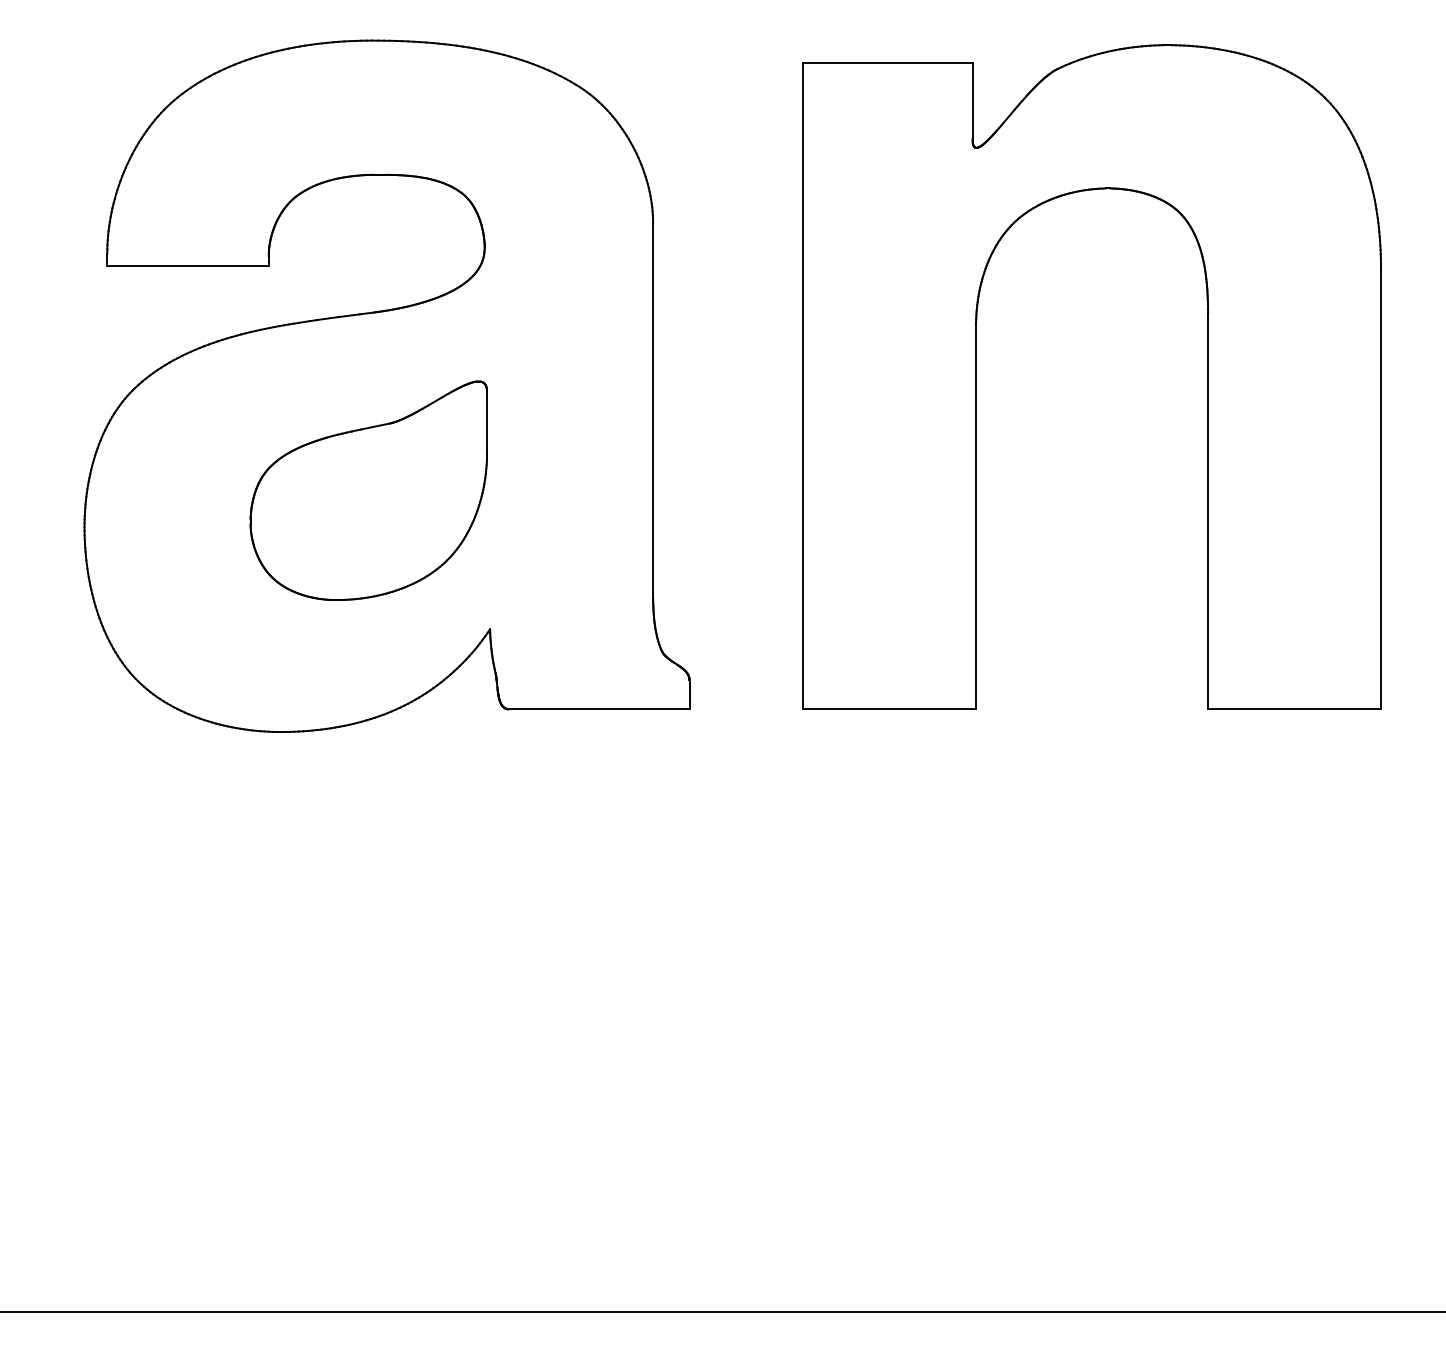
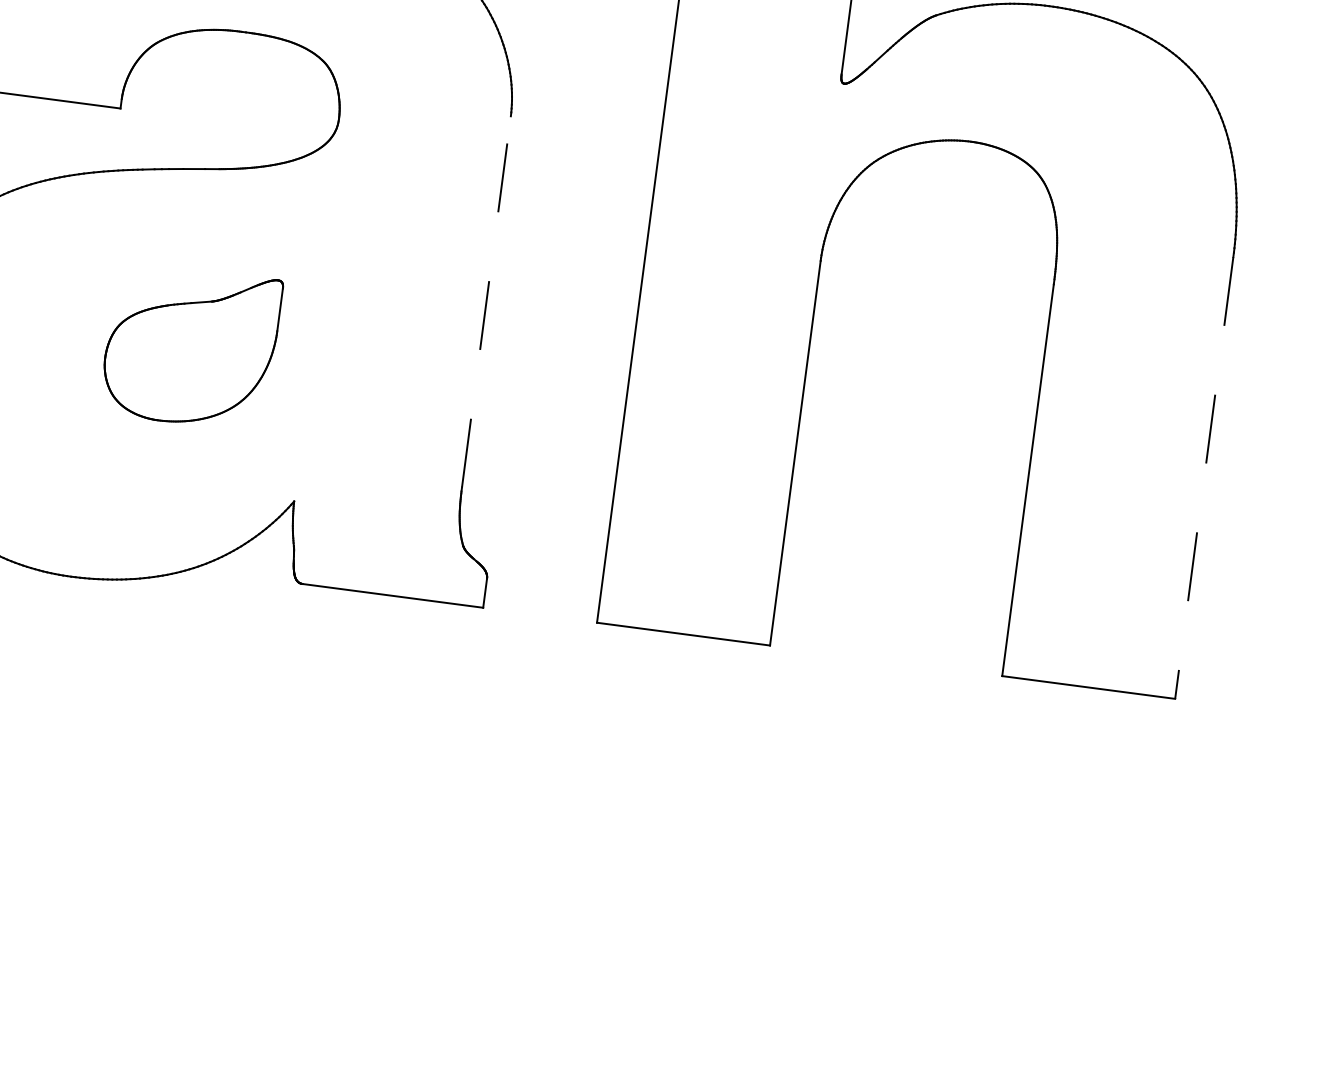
line: (653, 407) -> (486, 301), solid -> dashed
line: (1380, 488) -> (1203, 477), solid -> dashed
part: (368, 490) -> (190, 346), size x0.7

